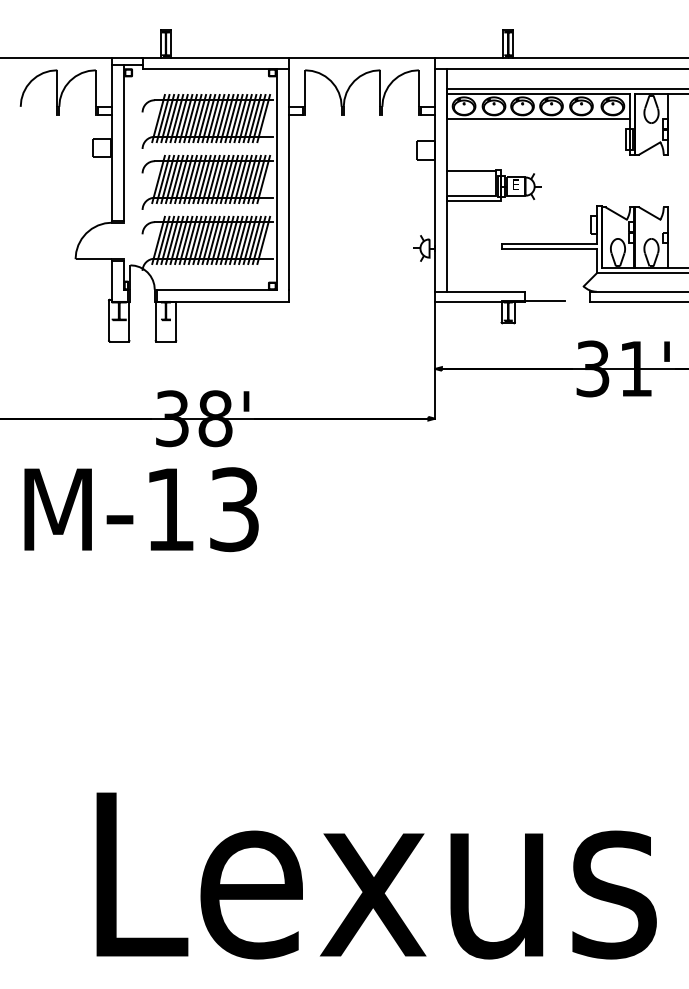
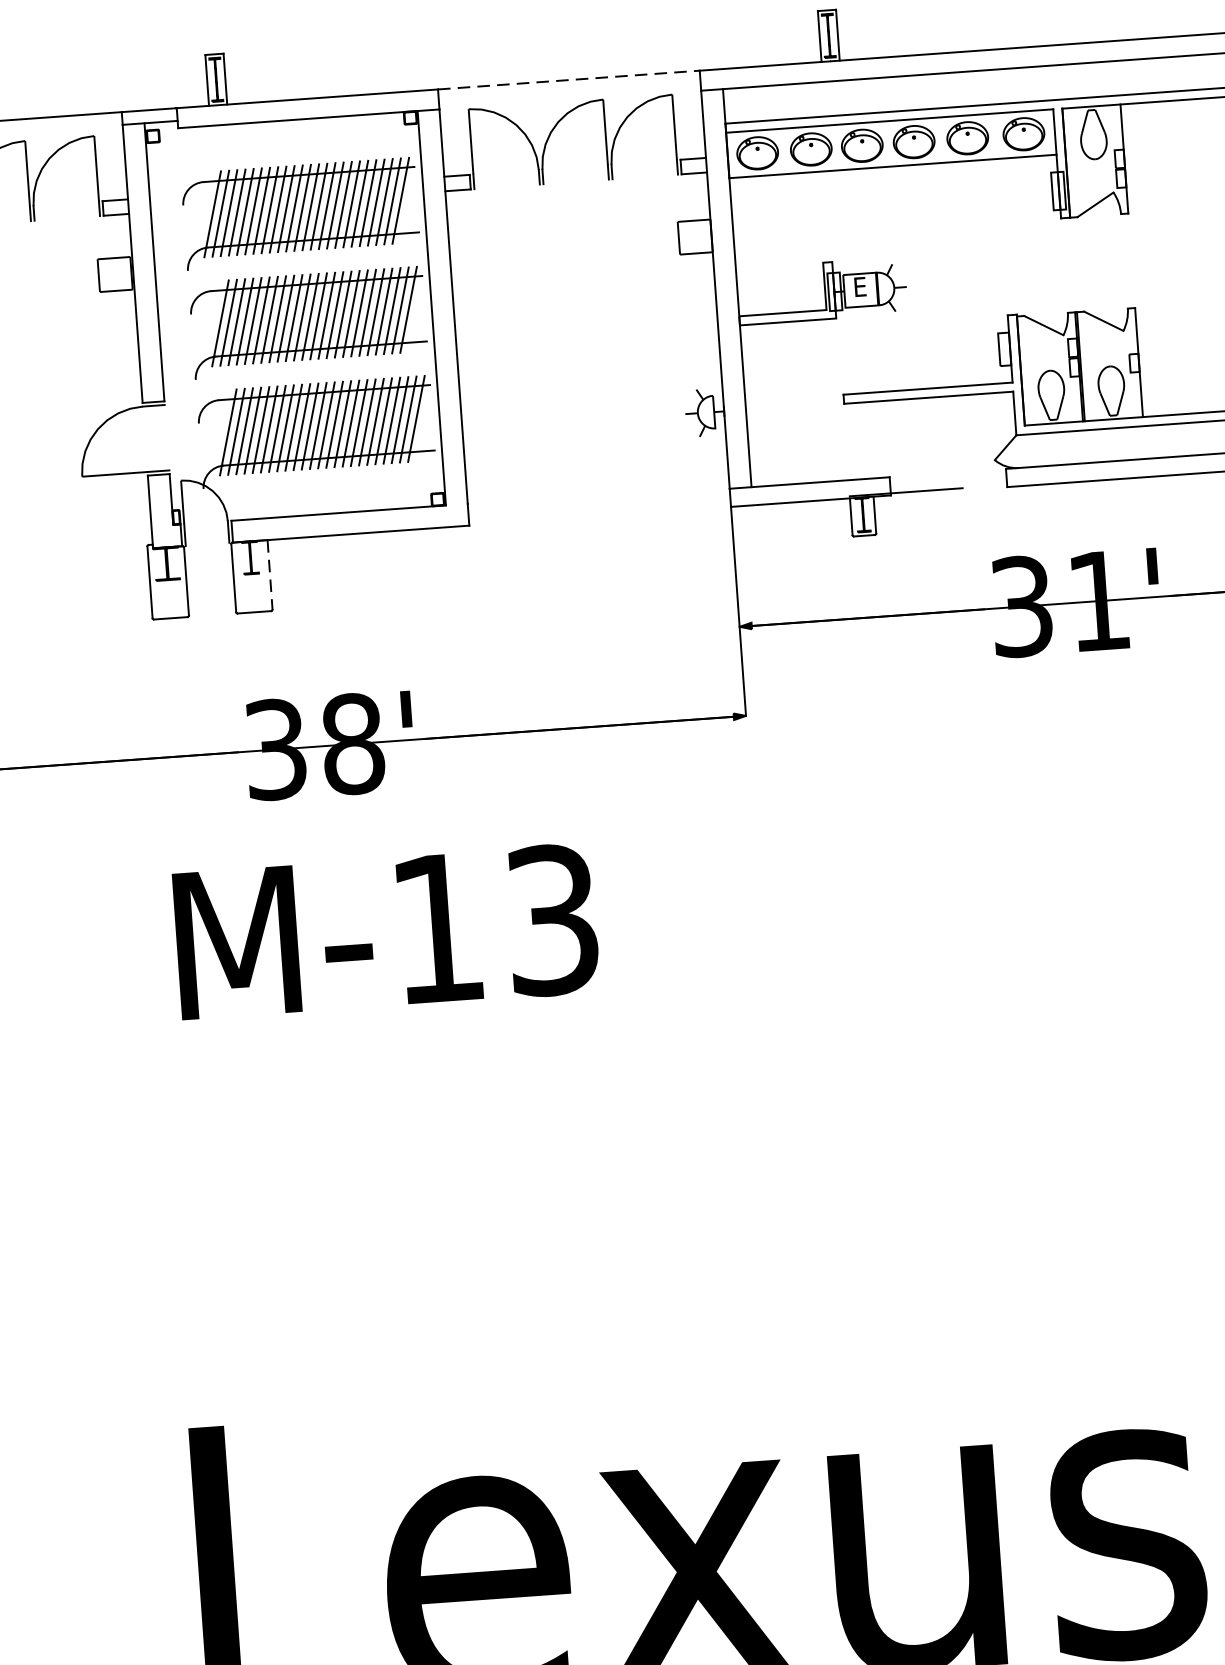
line: (362, 58) -> (569, 80), solid -> dashed
line: (471, 170) -> (779, 267), removed
line: (176, 321) -> (270, 575), solid -> dashed
text: (141, 509) -> (386, 931), moved

